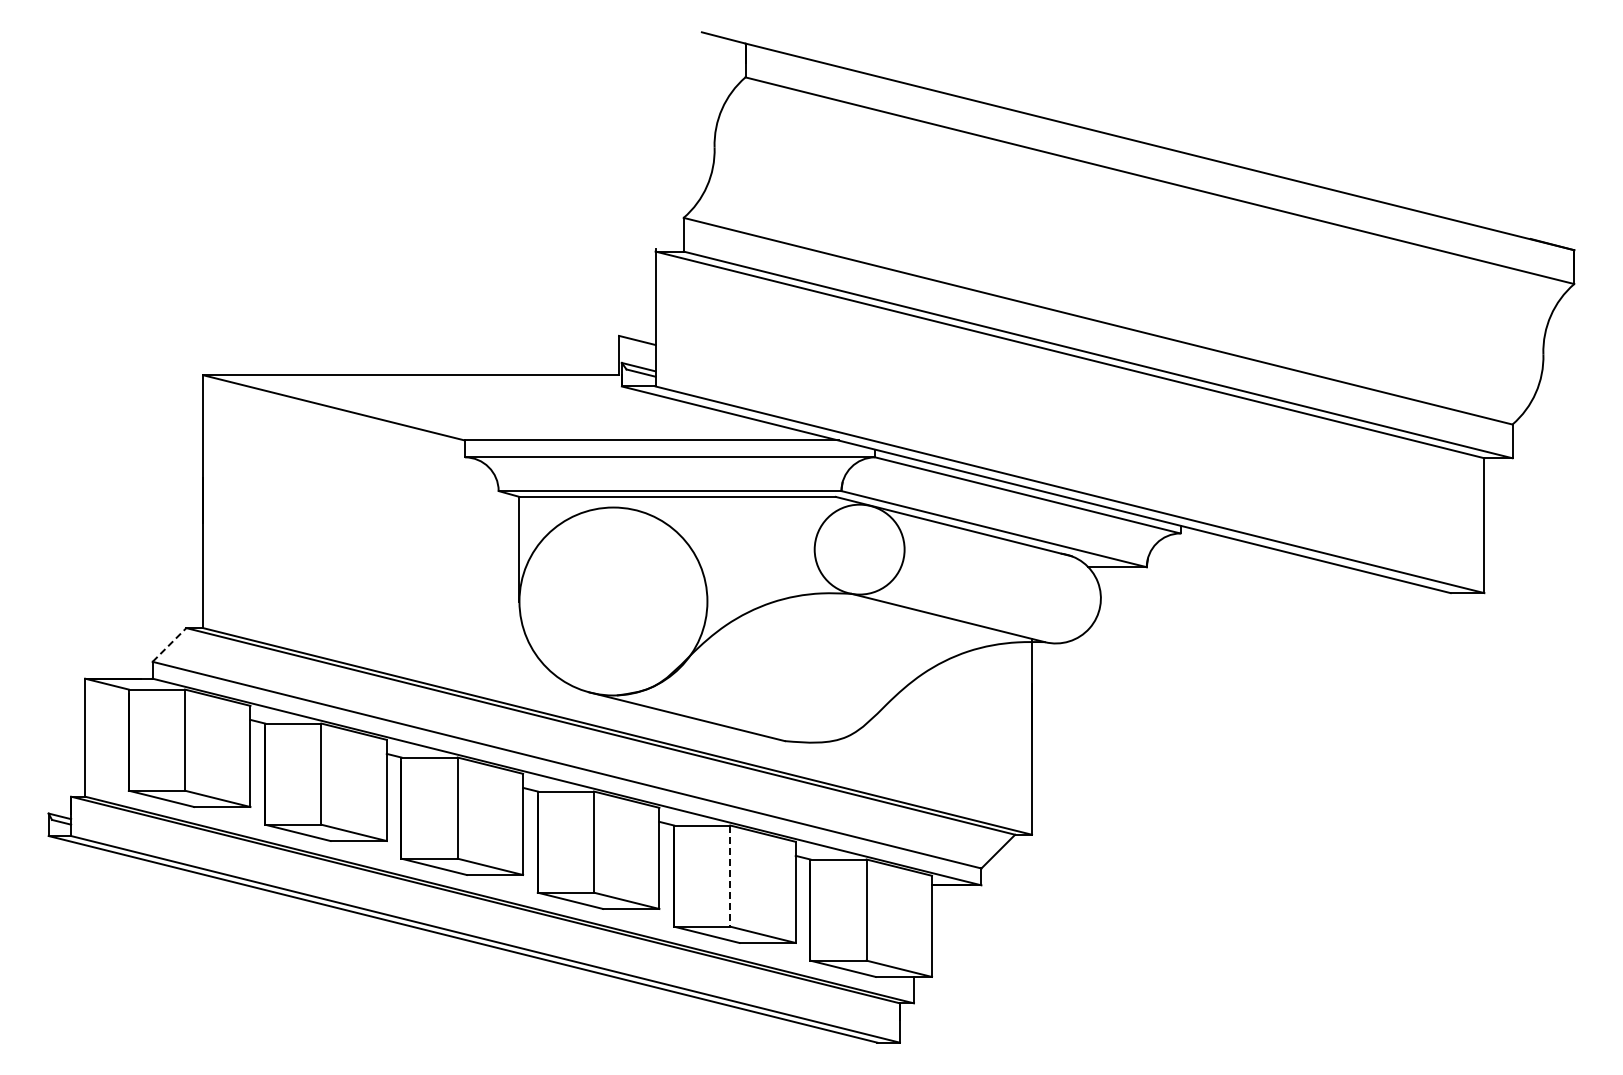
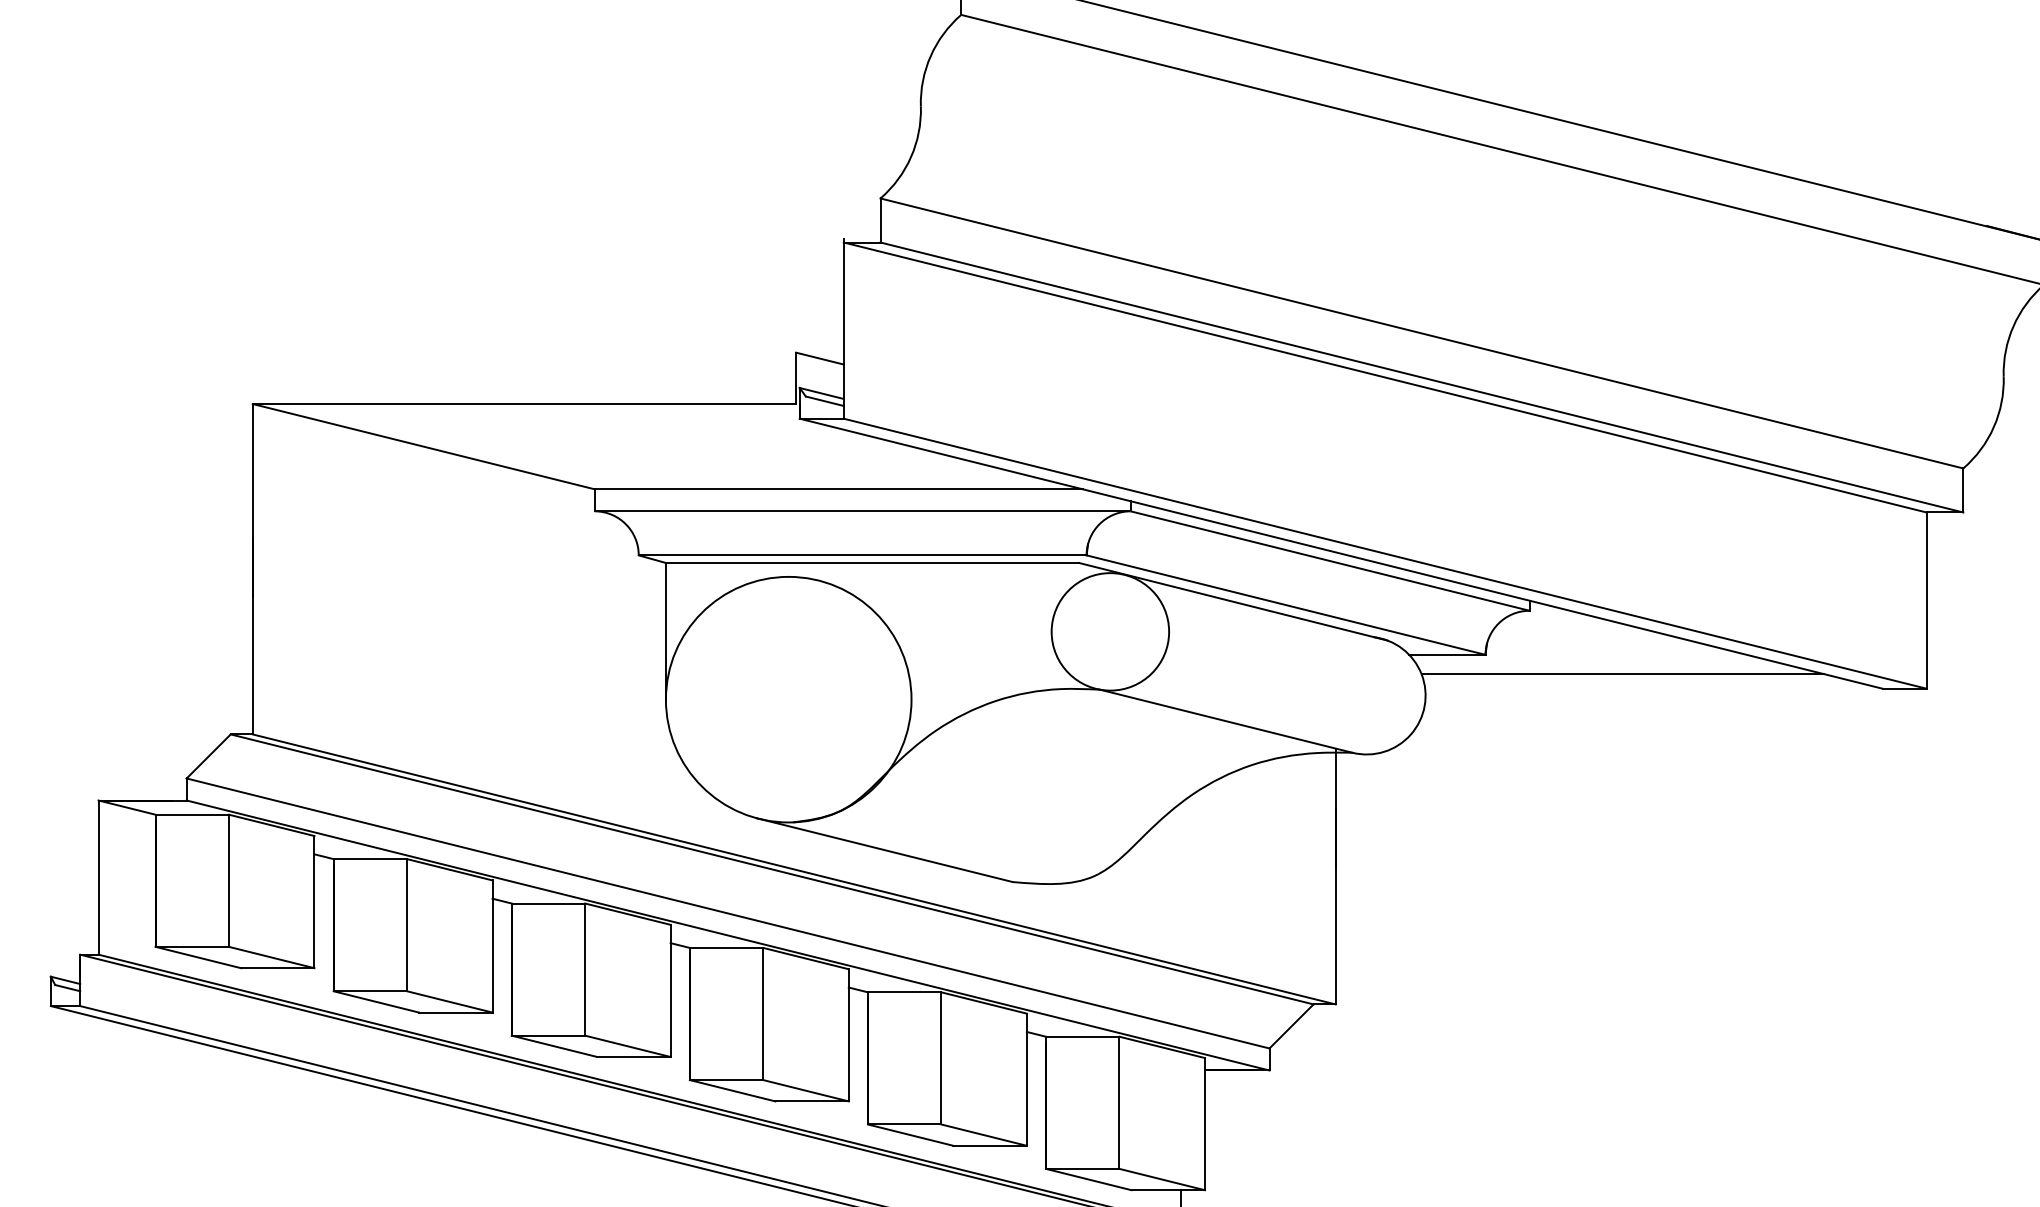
line: (1251, 581) -> (1622, 673), added
line: (169, 644) -> (208, 755), dashed -> solid
line: (730, 876) -> (941, 1058), dashed -> solid

